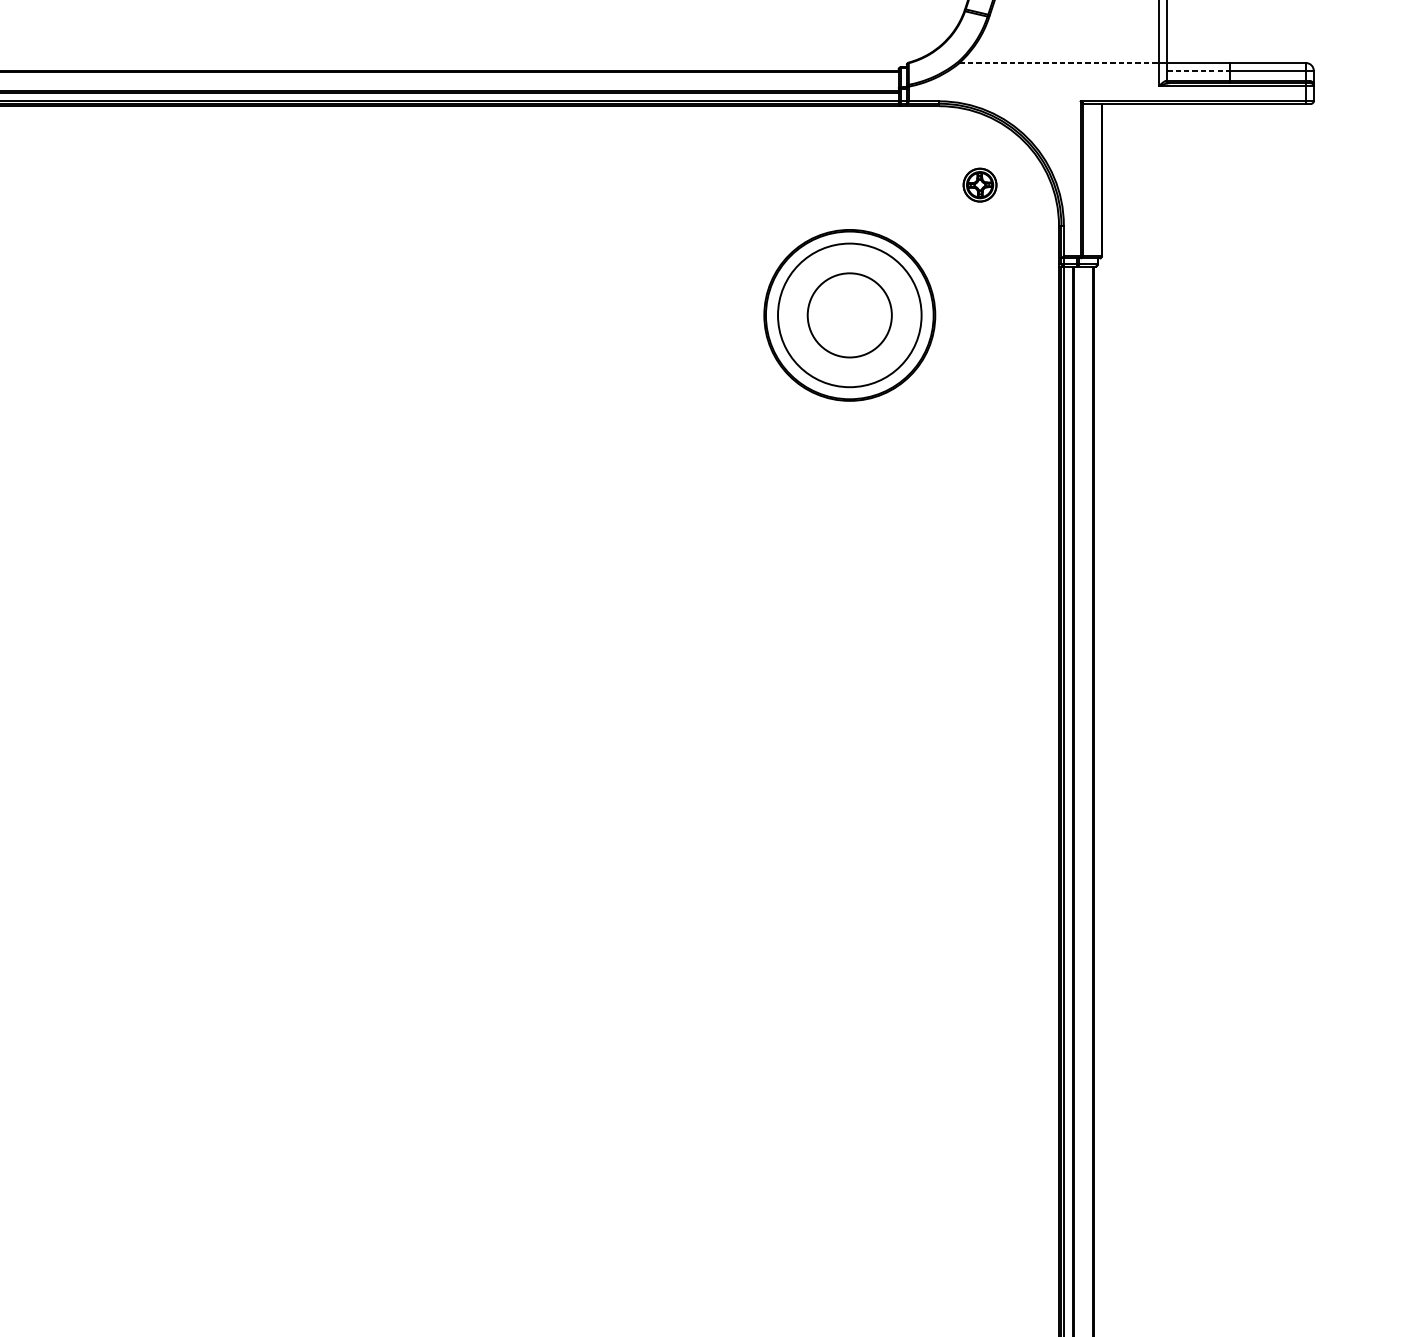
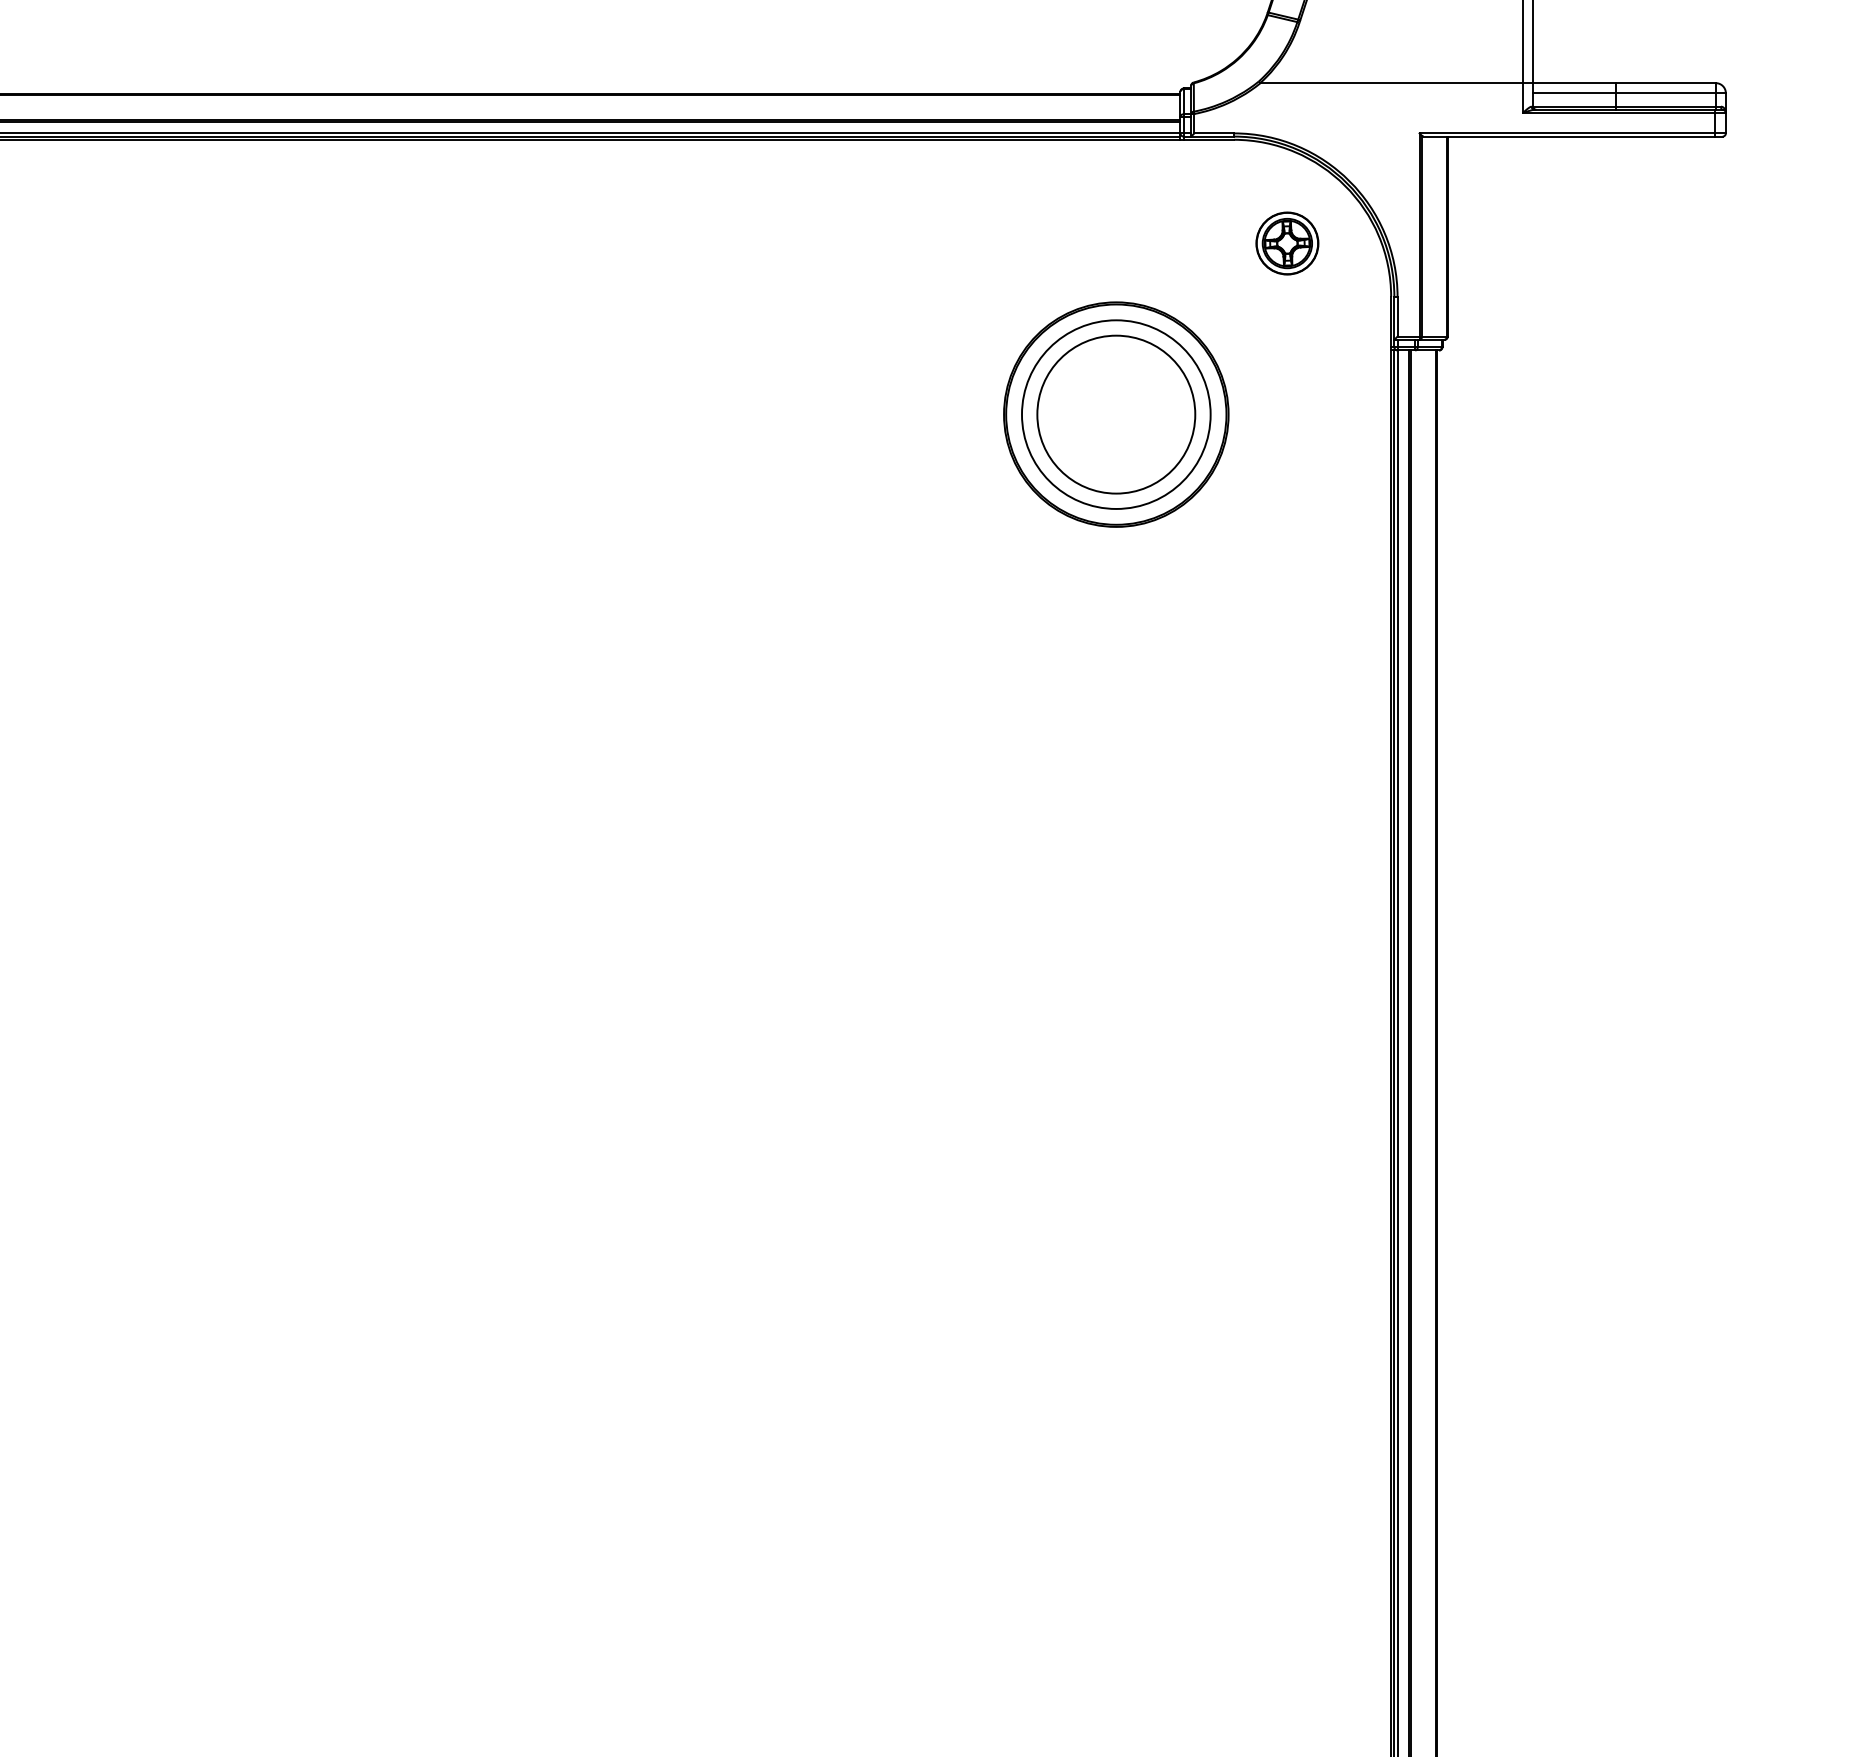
line: (1060, 63) -> (1392, 83), dashed -> solid
line: (1199, 70) -> (1575, 93), dashed -> solid
part: (980, 185) -> (1287, 243), size x1.43
circle: (849, 315) -> (1116, 414), size x1.43

